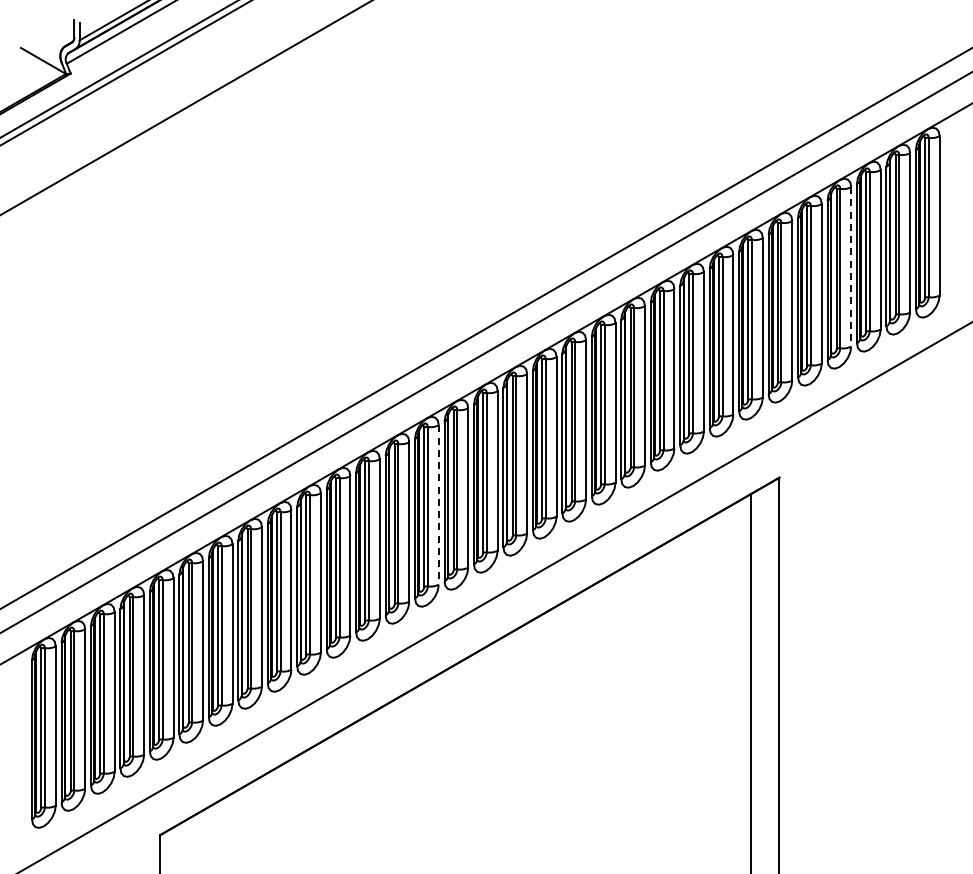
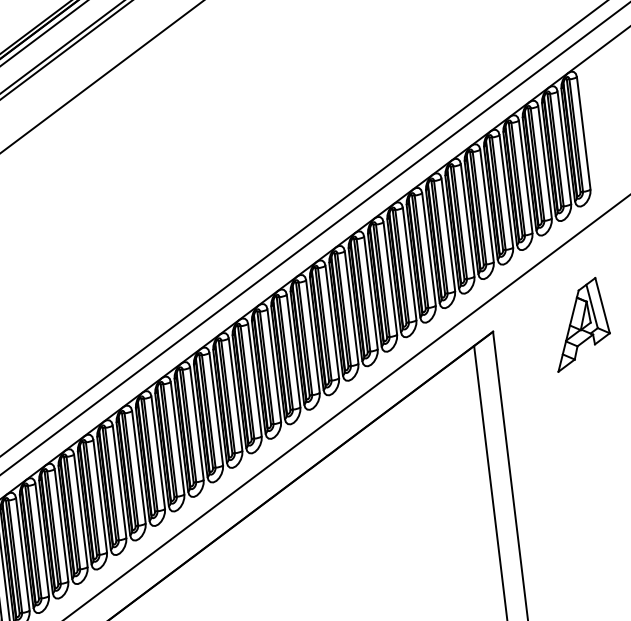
line: (851, 266) -> (525, 176), dashed -> solid
part: (903, 481) -> (580, 323), added
line: (438, 504) -> (254, 379), dashed -> solid

